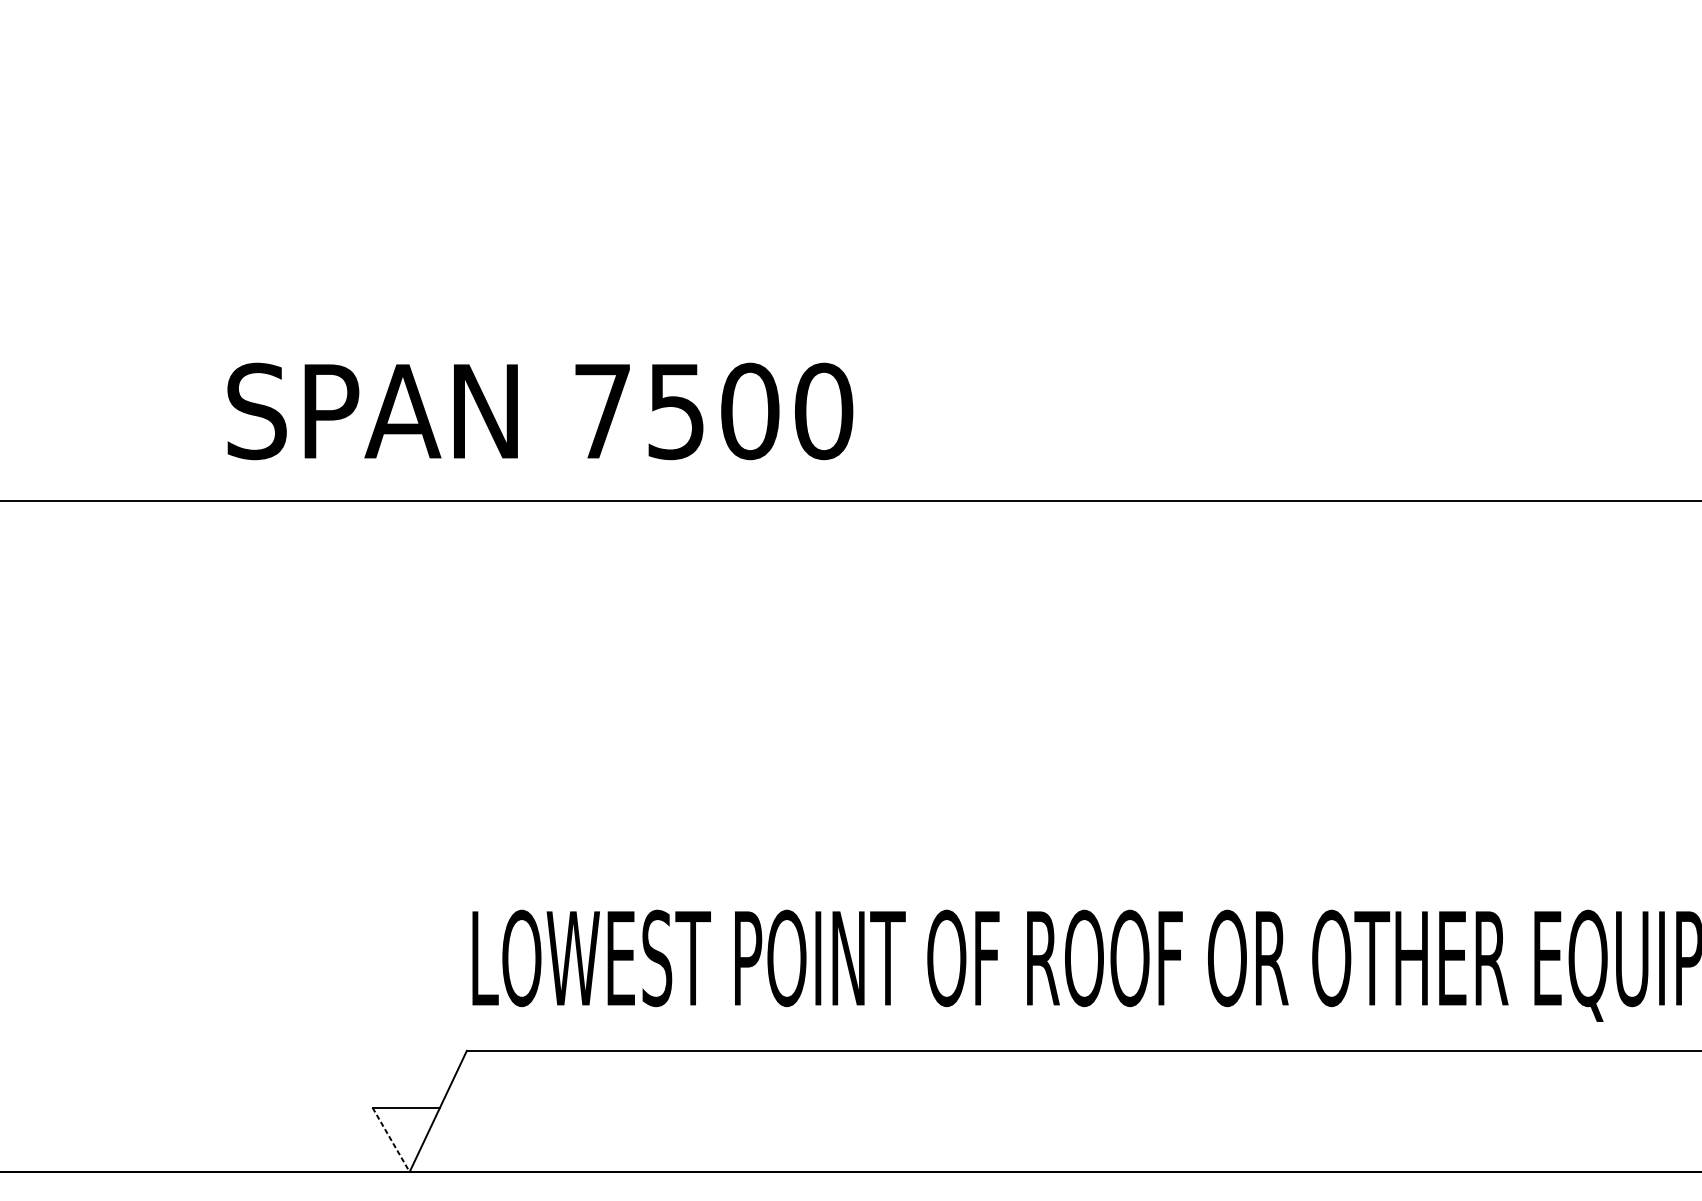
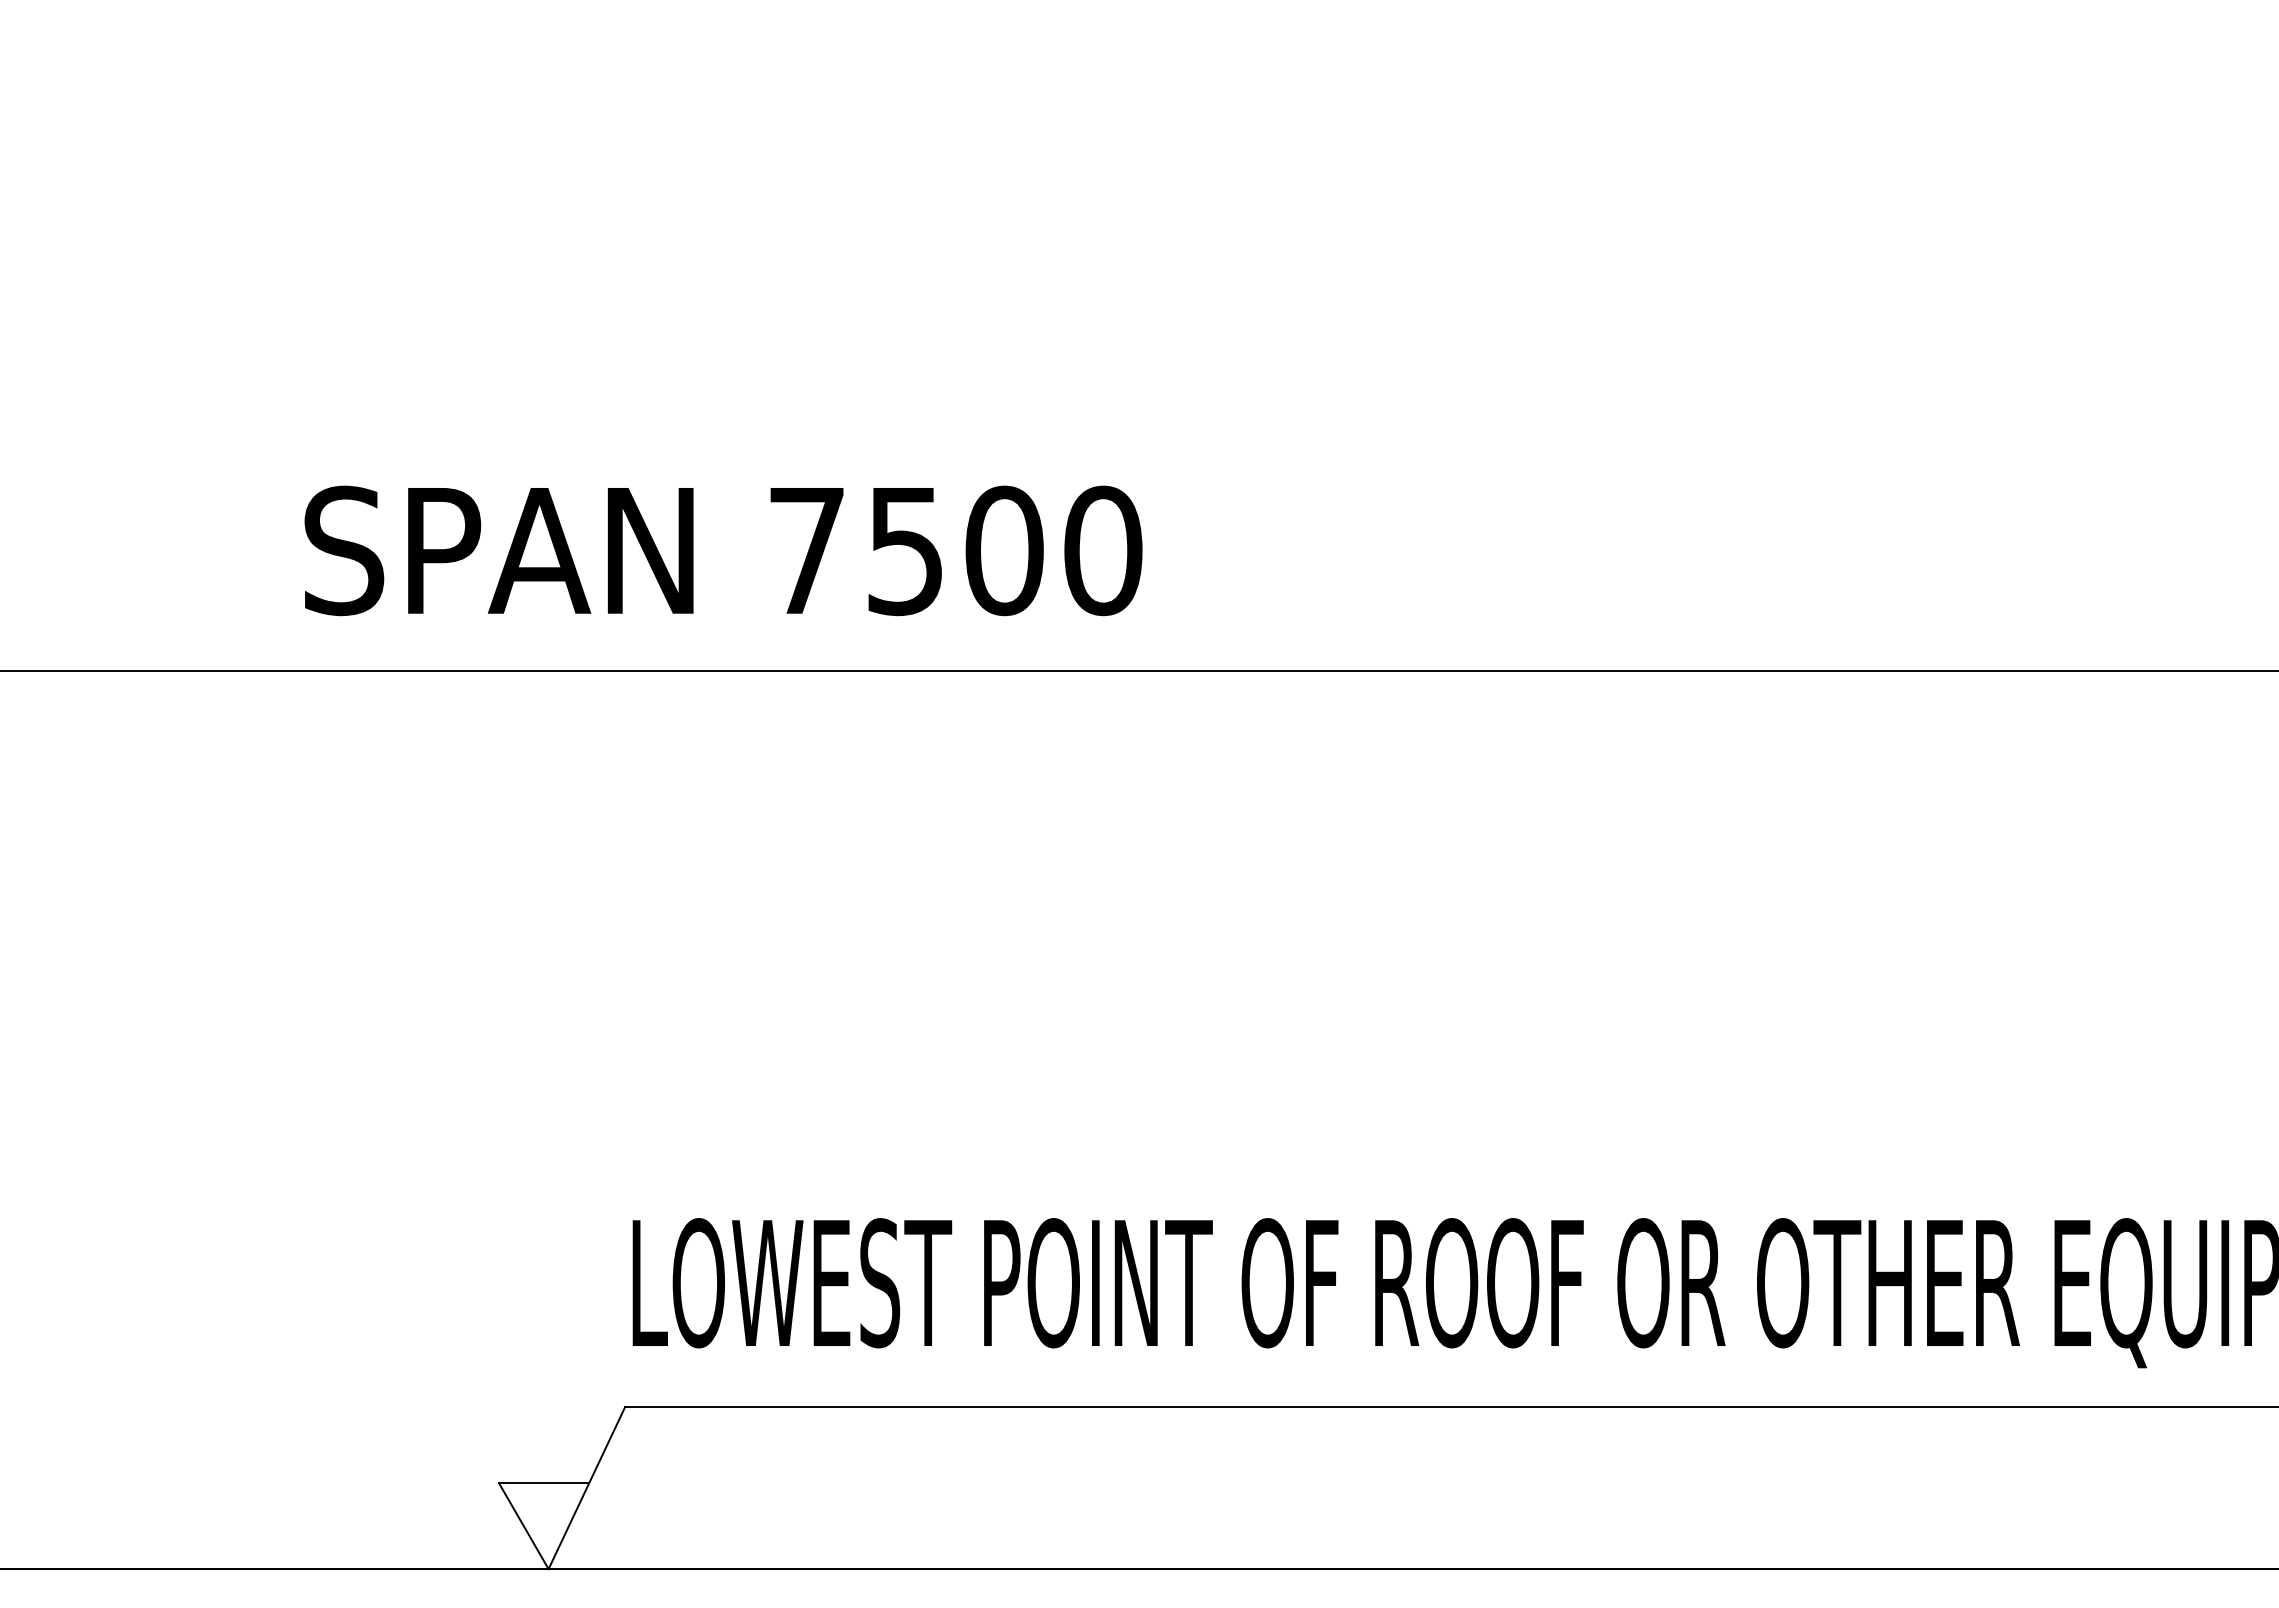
line: (390, 1140) -> (523, 1526), dashed -> solid

